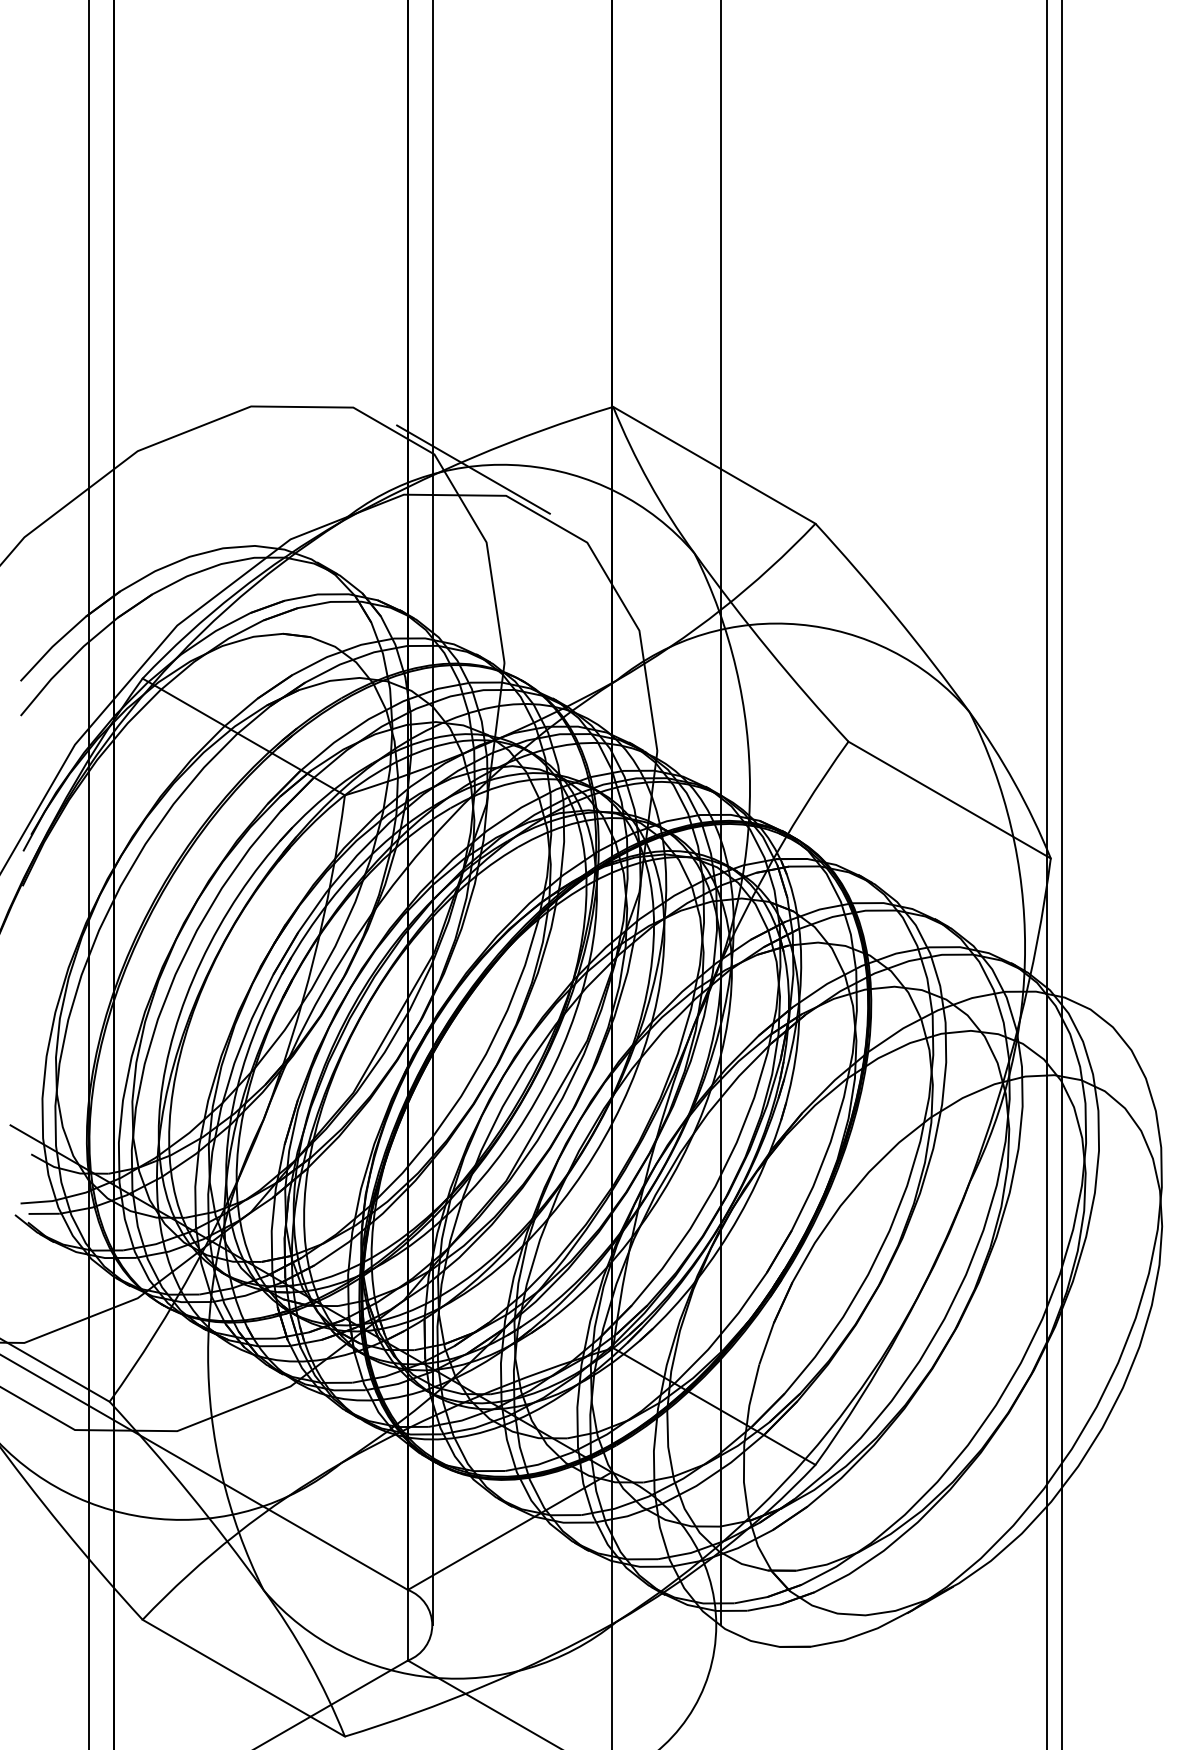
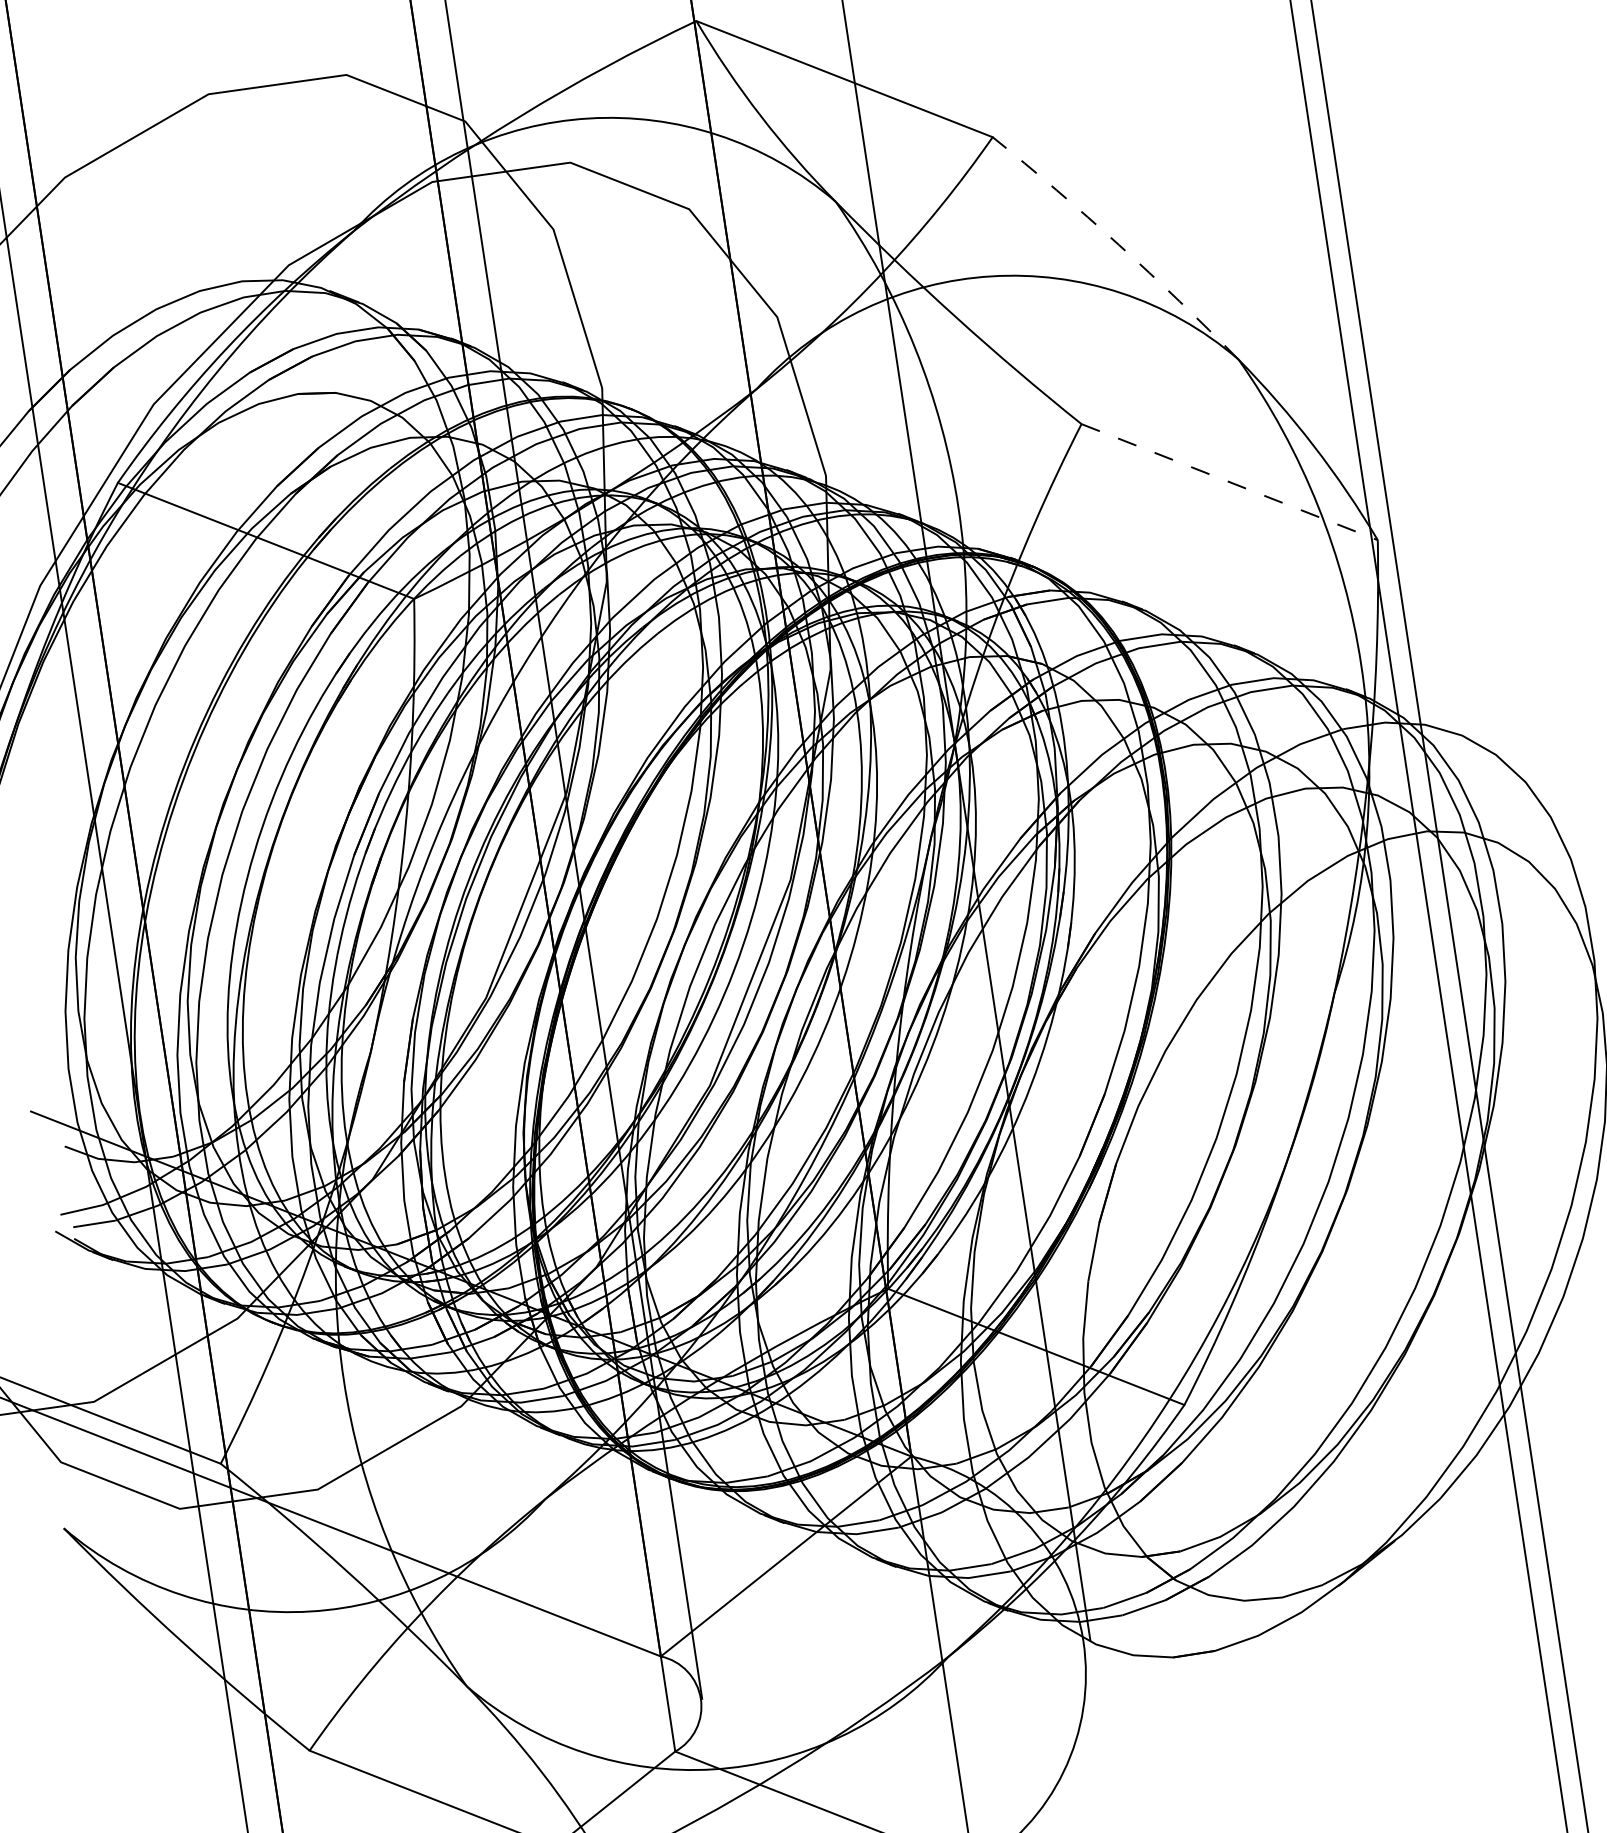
line: (473, 469) -> (520, 133), removed
arc: (895, 615) -> (1119, 244), solid -> dashed
line: (949, 800) -> (1229, 482), solid -> dashed

